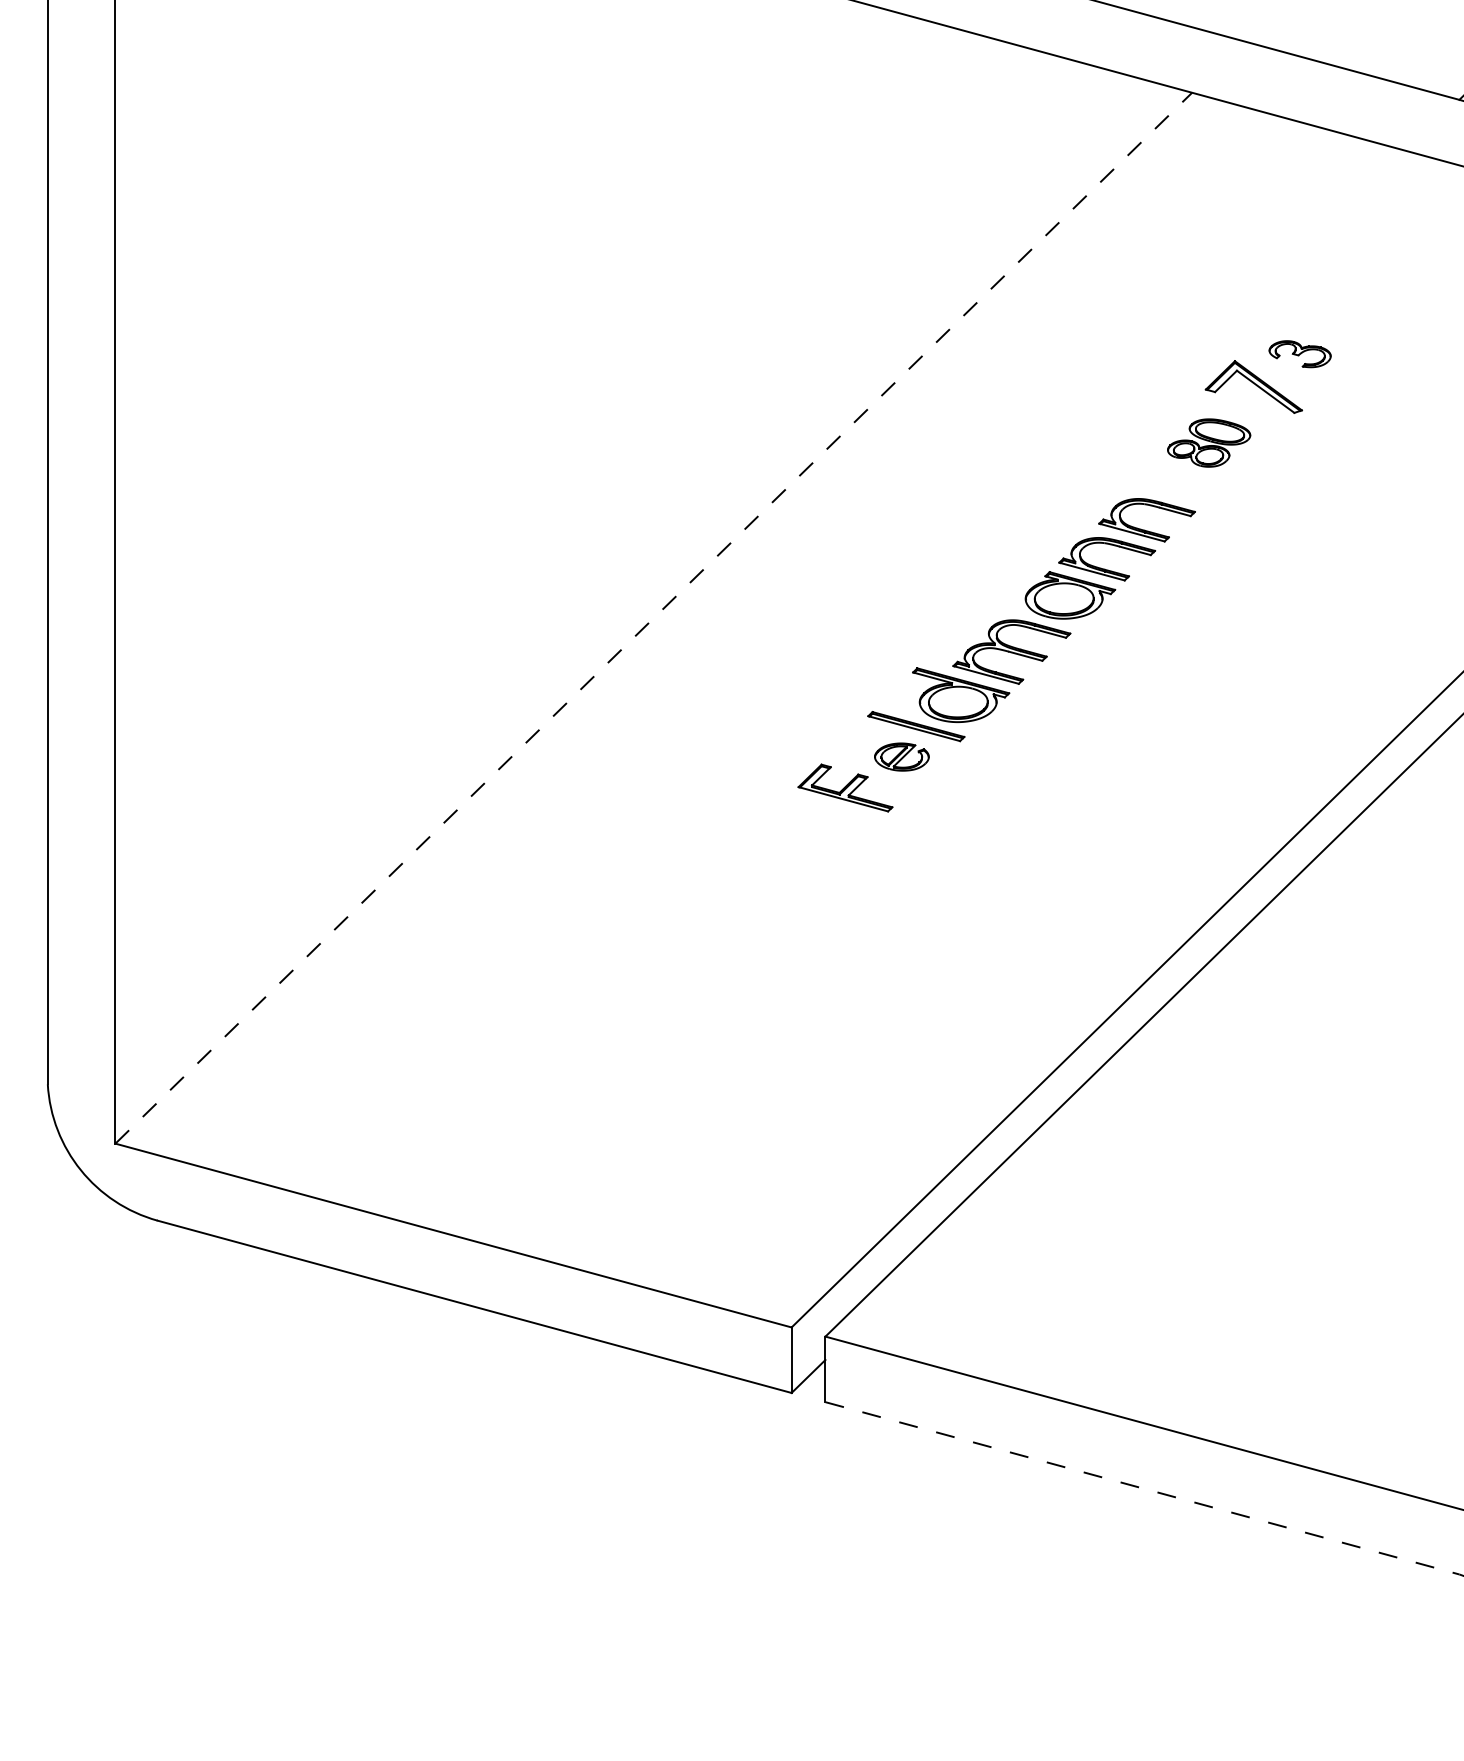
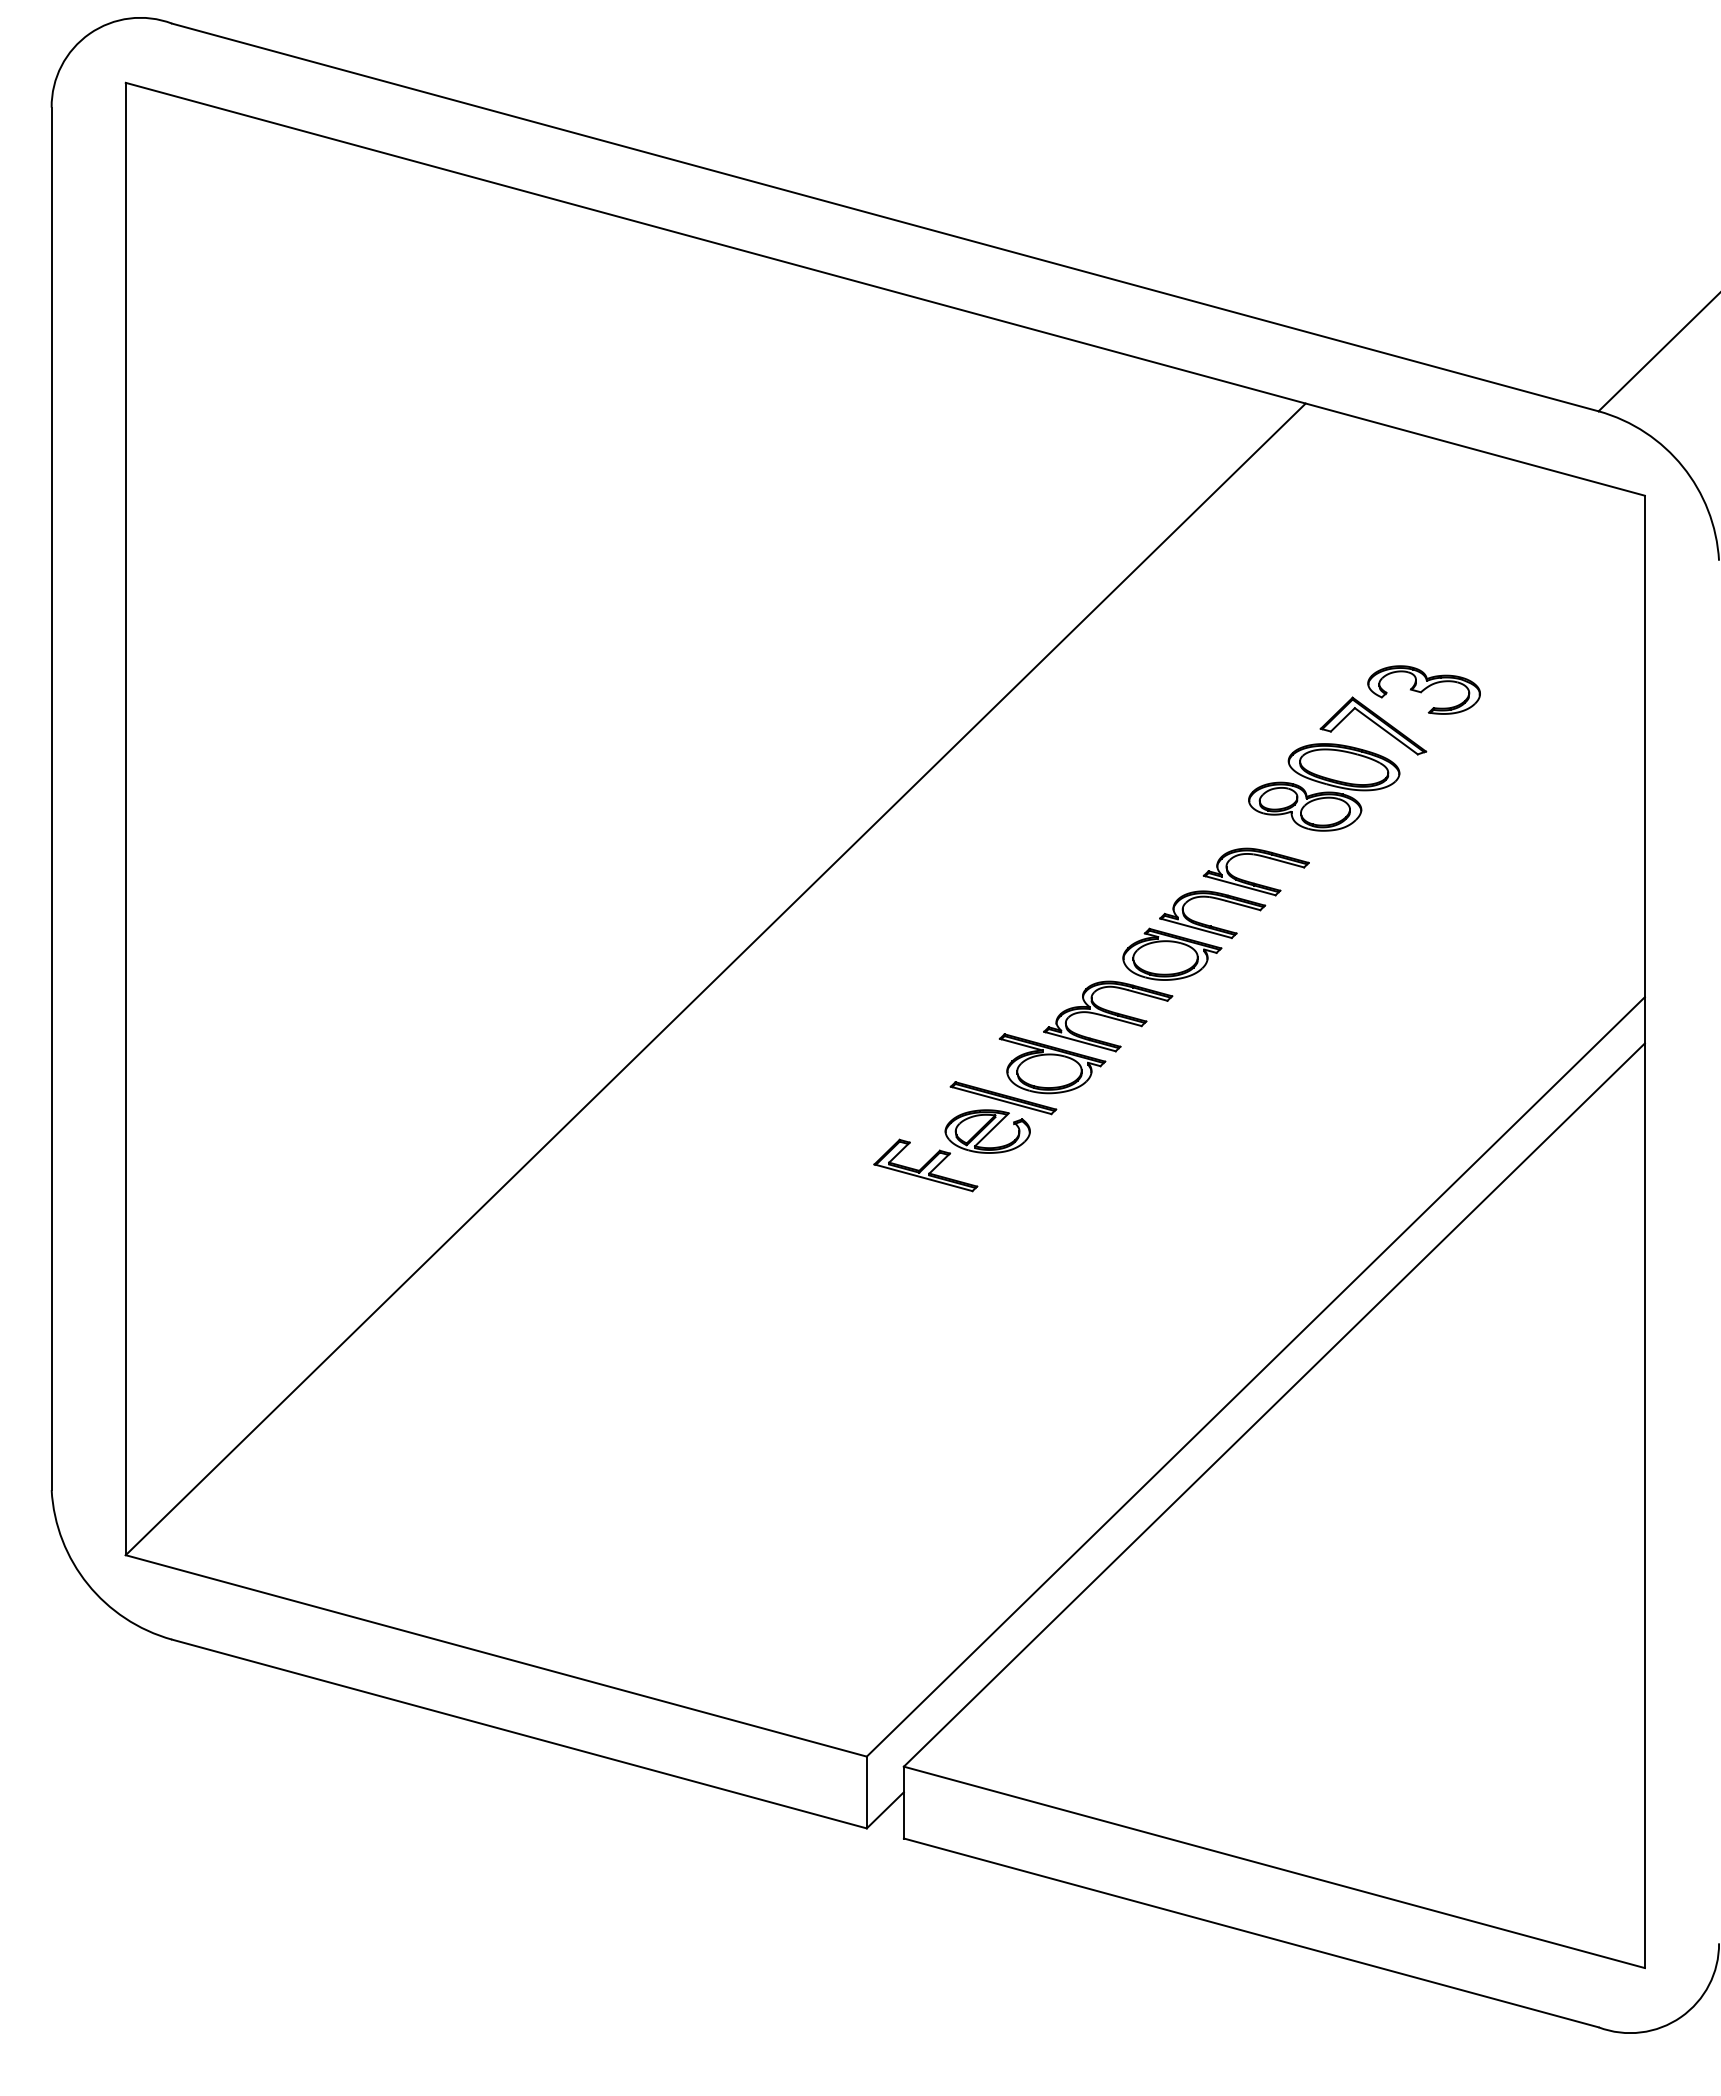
part: (1299, 353) -> (1423, 689), size x1.67
part: (1209, 443) -> (1324, 787), size x1.67
line: (654, 618) -> (716, 979), dashed -> solid
part: (901, 757) -> (987, 1131), size x1.43
line: (1142, 1487) -> (1251, 1932), dashed -> solid

